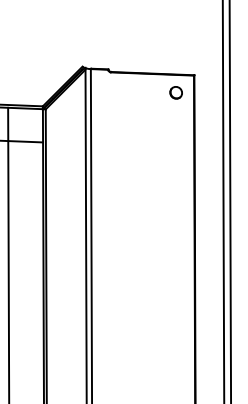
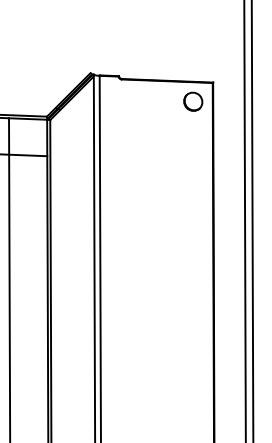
part: (175, 92) -> (192, 101), size x1.4

